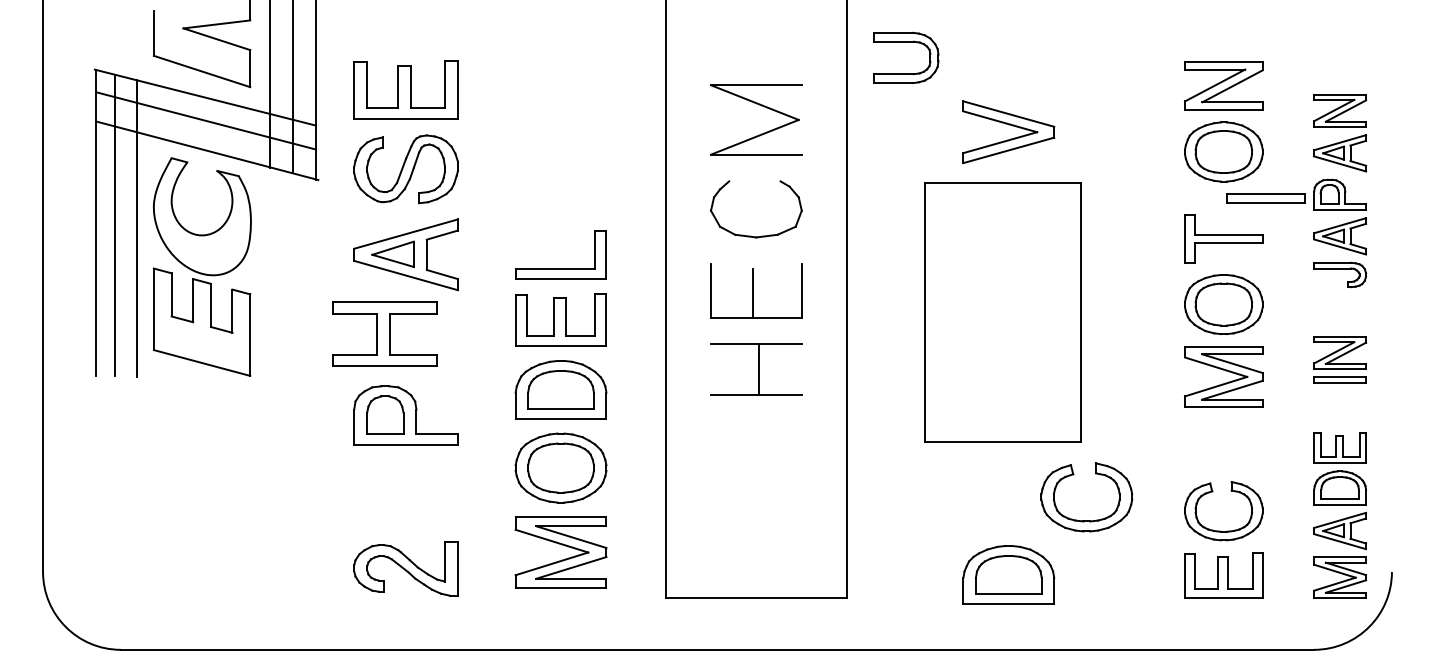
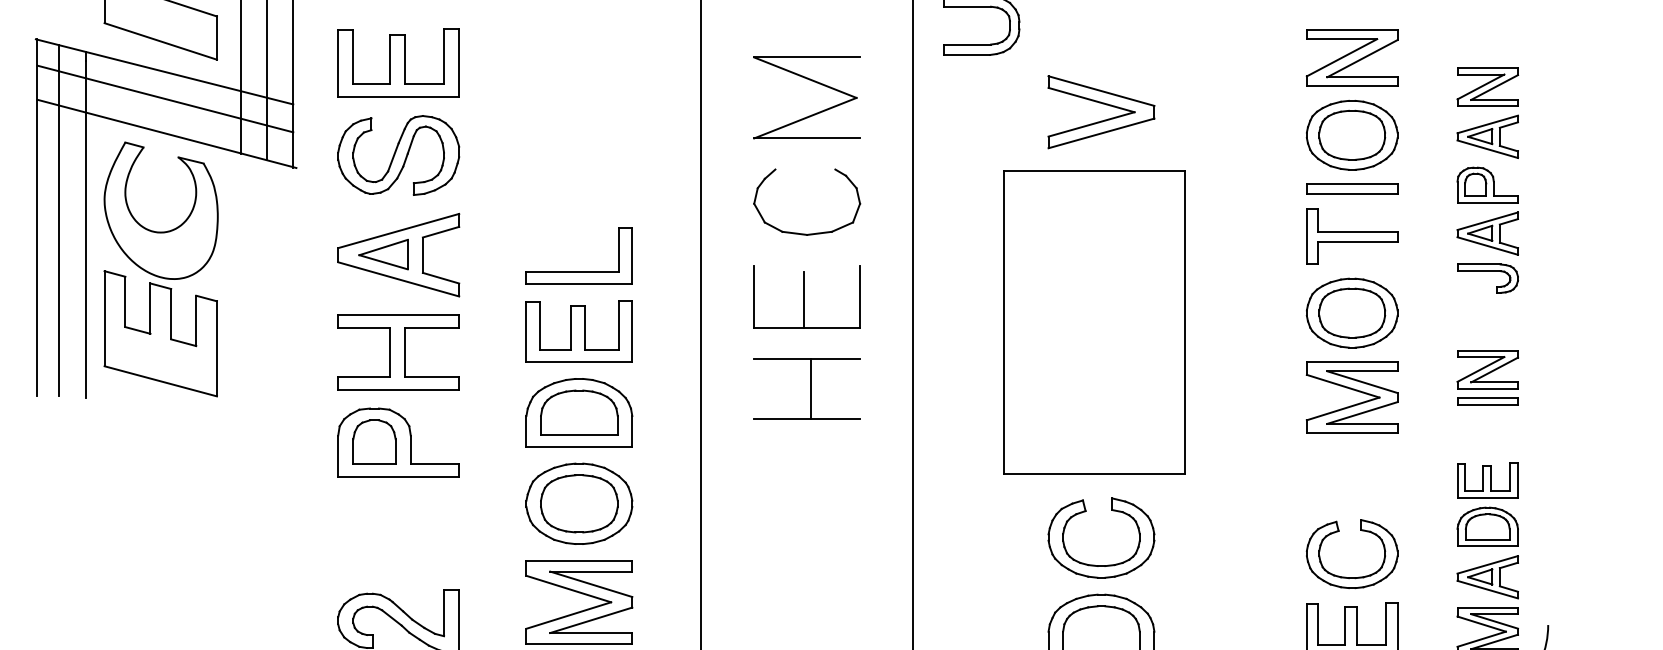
part: (1265, 198) -> (1351, 189), moved
part: (384, 333) -> (398, 351), moved
part: (1086, 520) -> (1101, 564), moved

